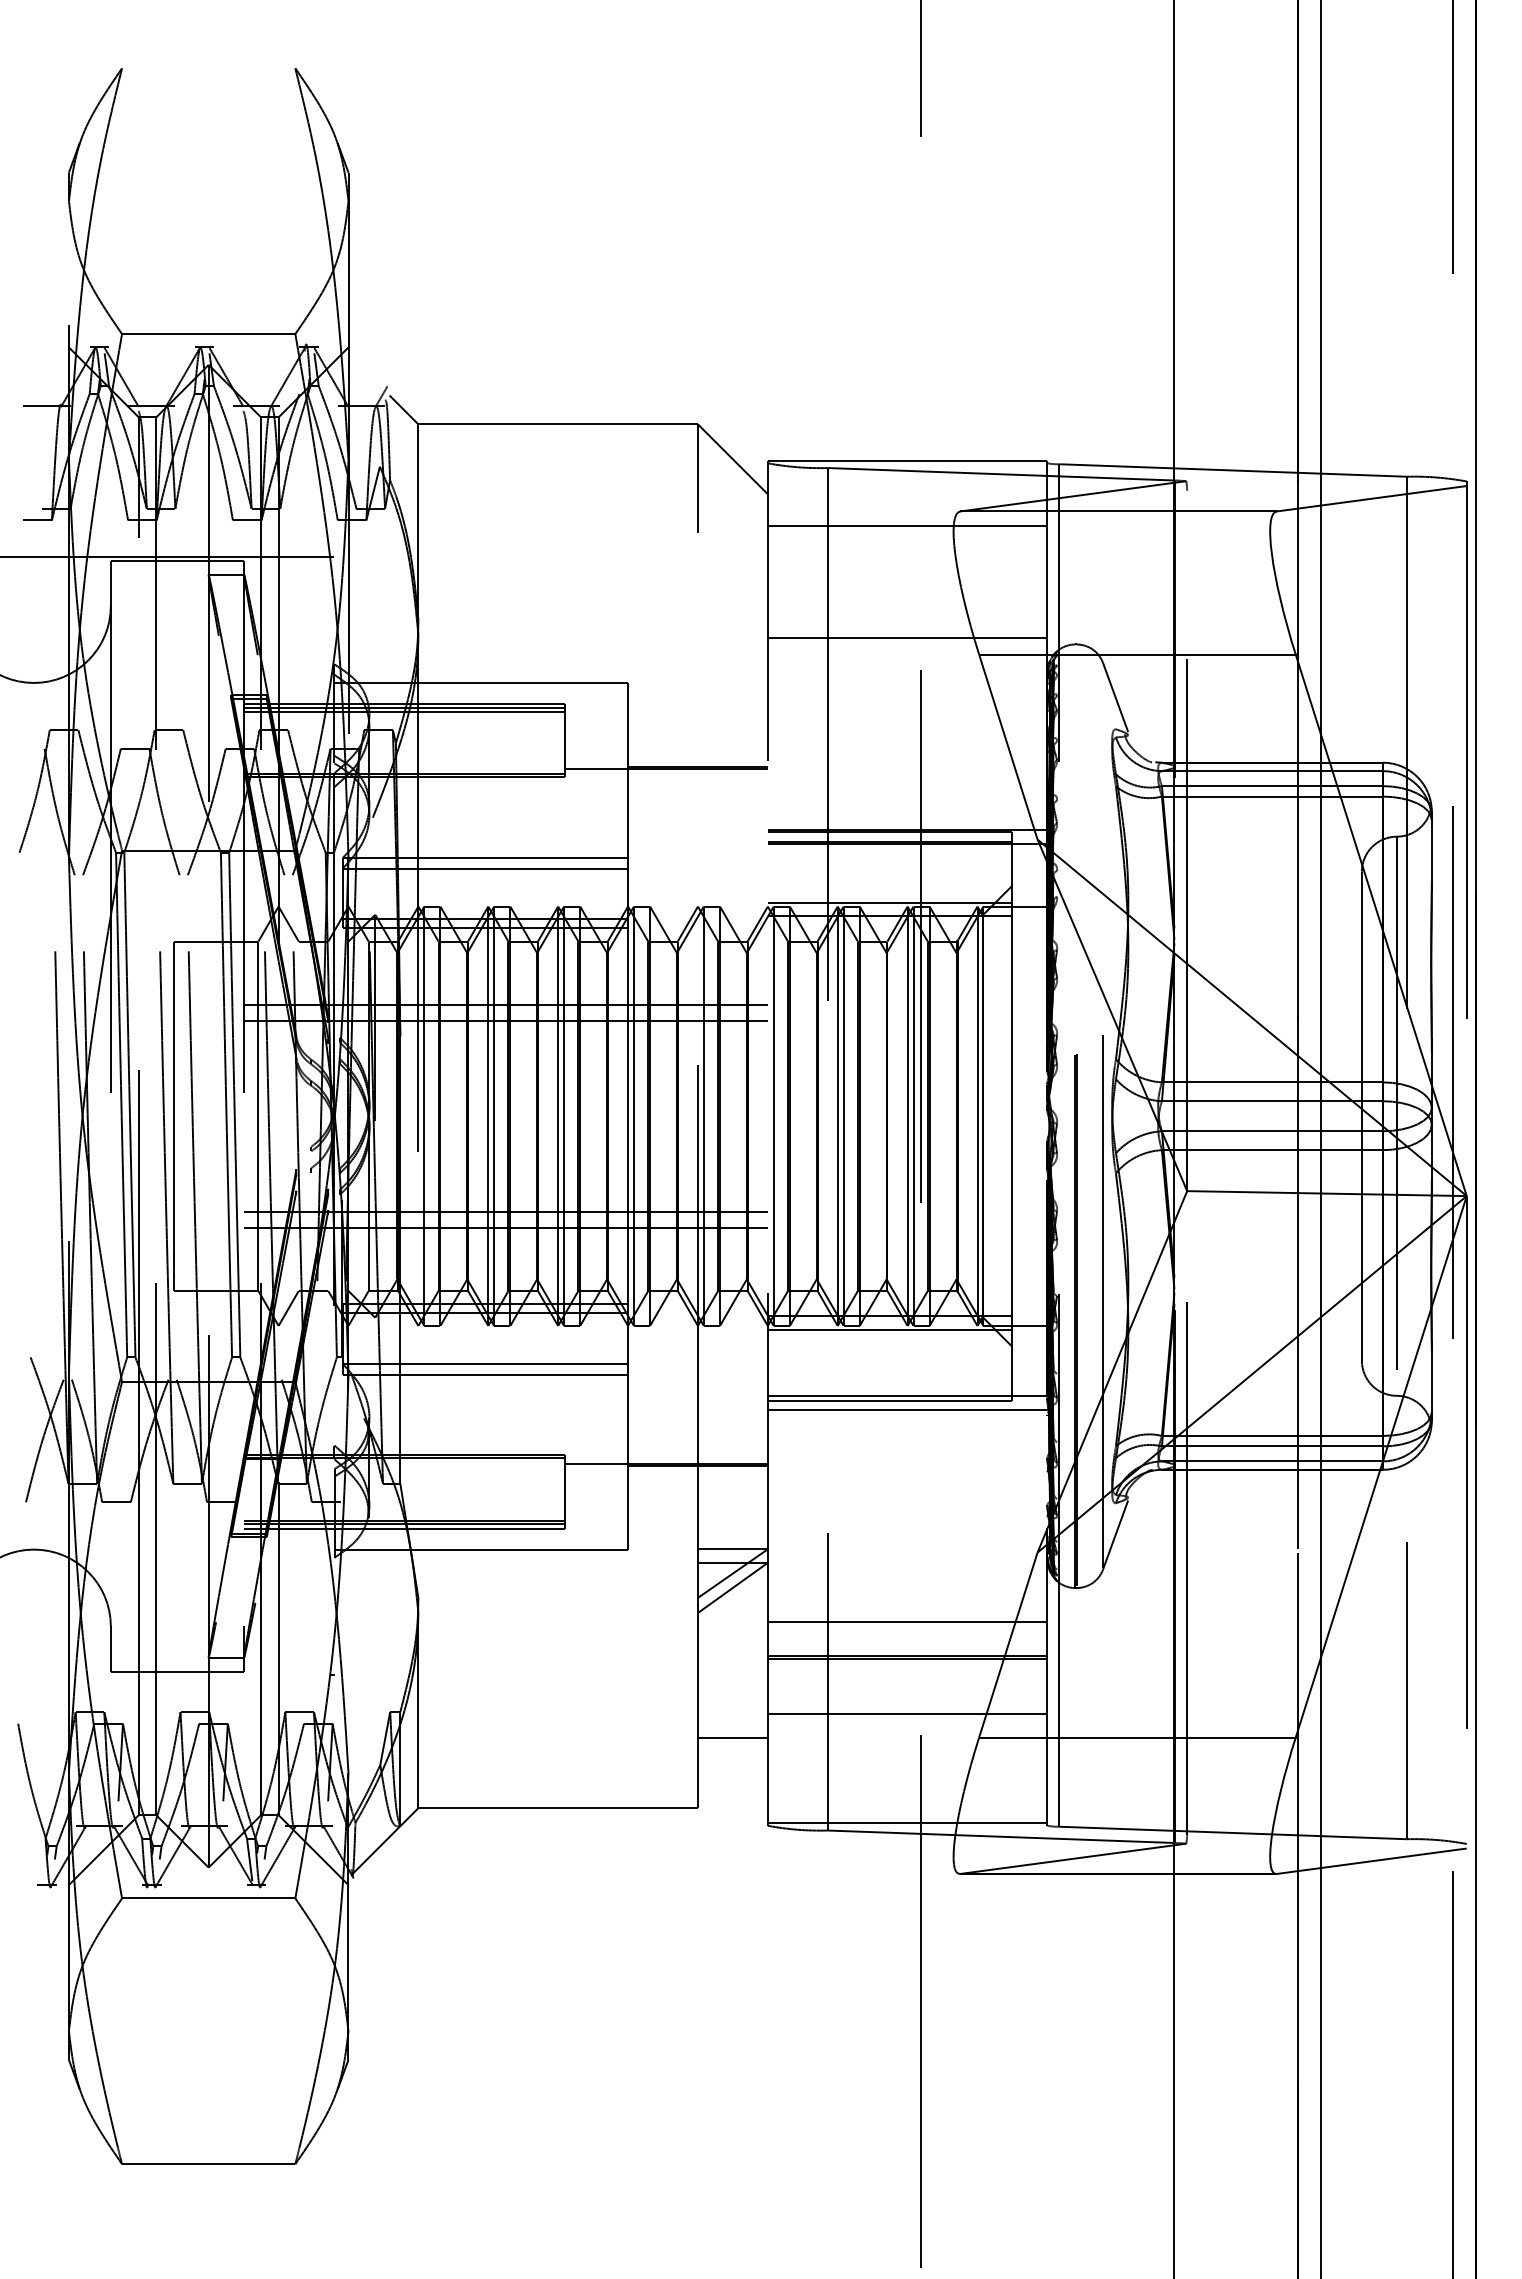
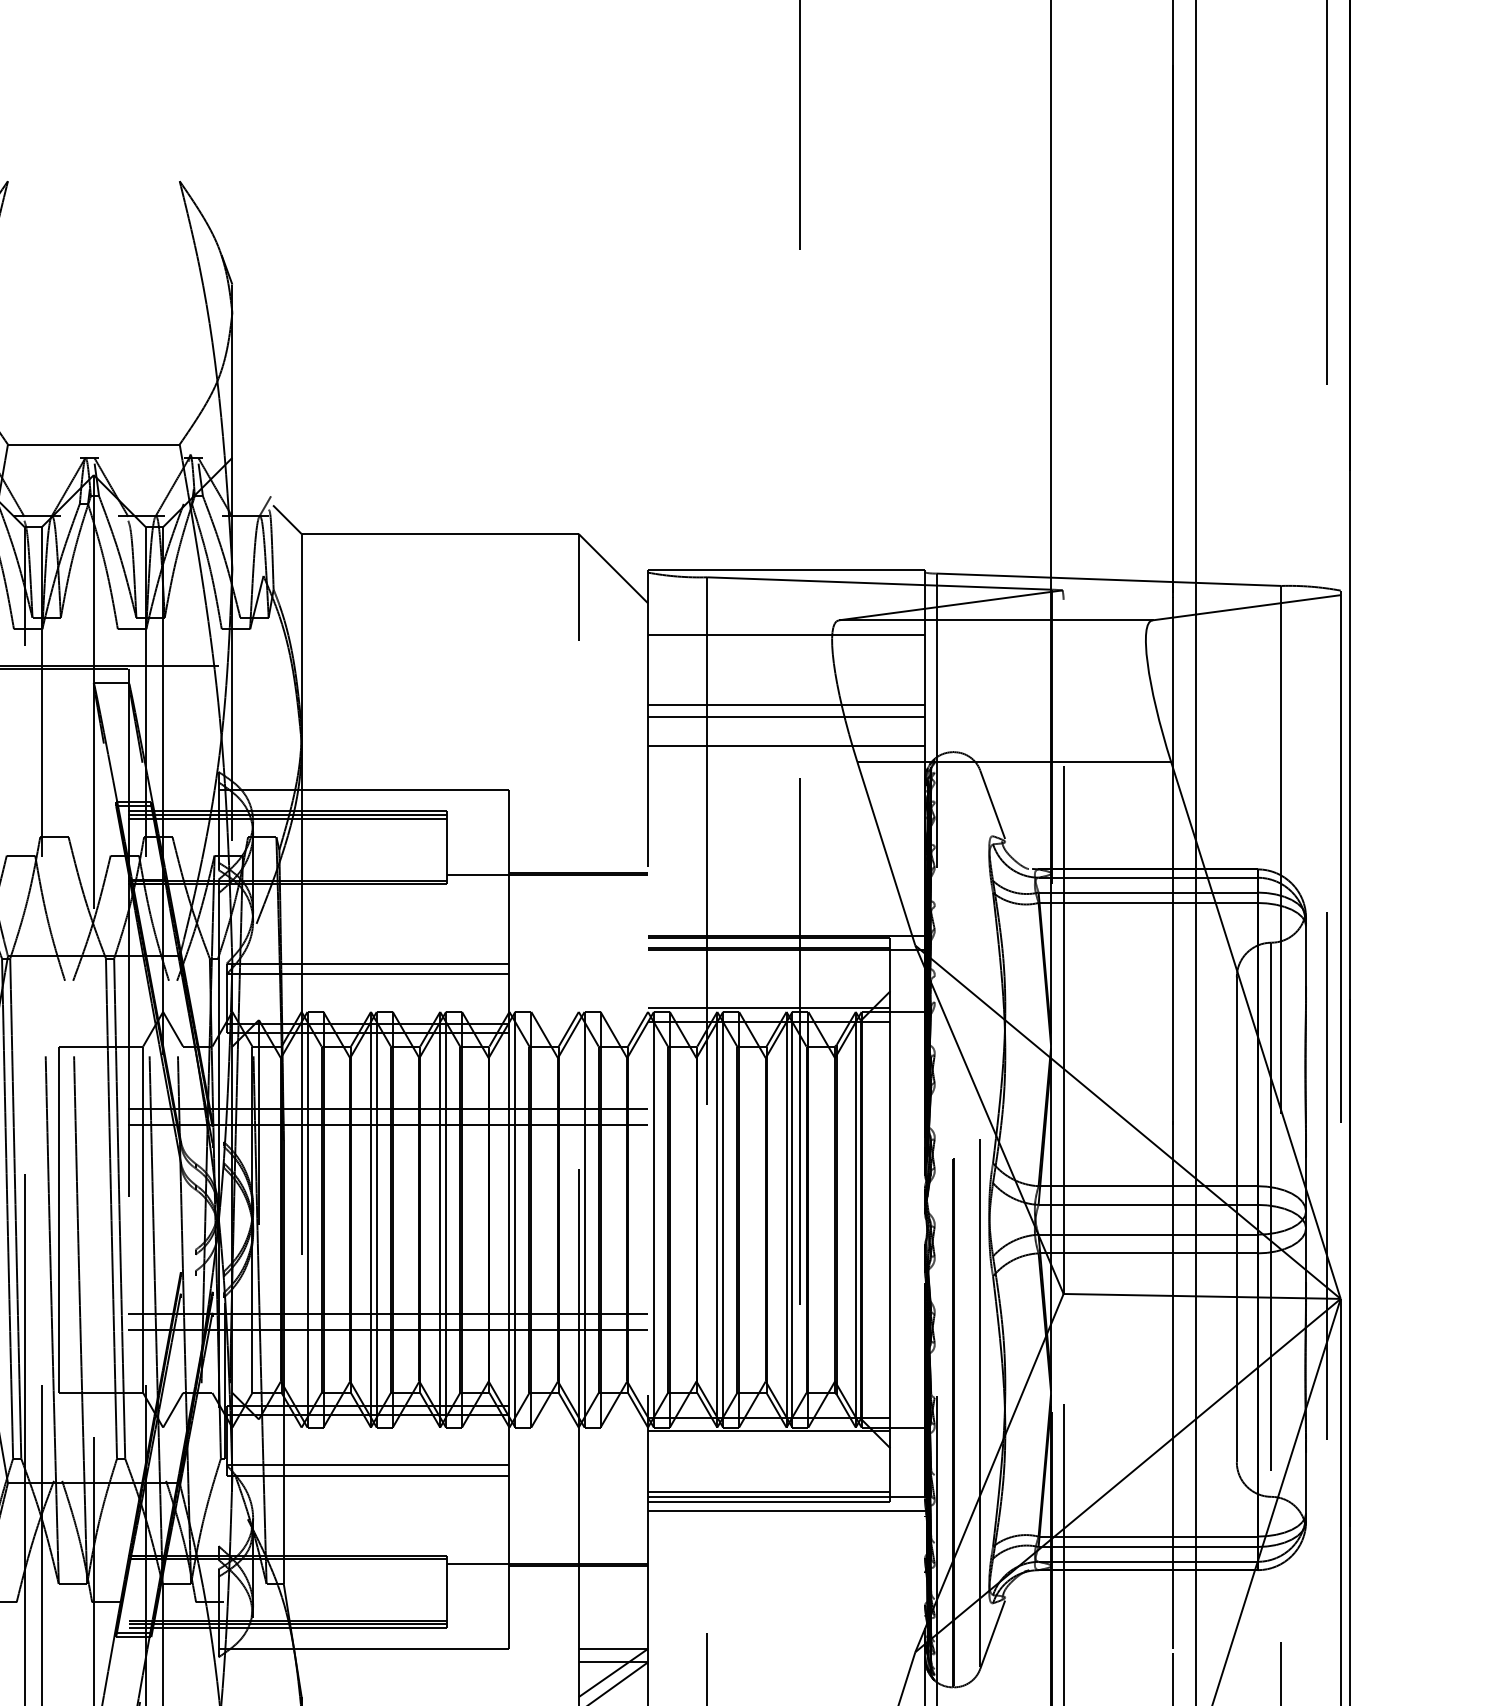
line: (907, 596) -> (786, 704), added
line: (907, 608) -> (786, 716), added
line: (889, 1390) -> (768, 1491), added

